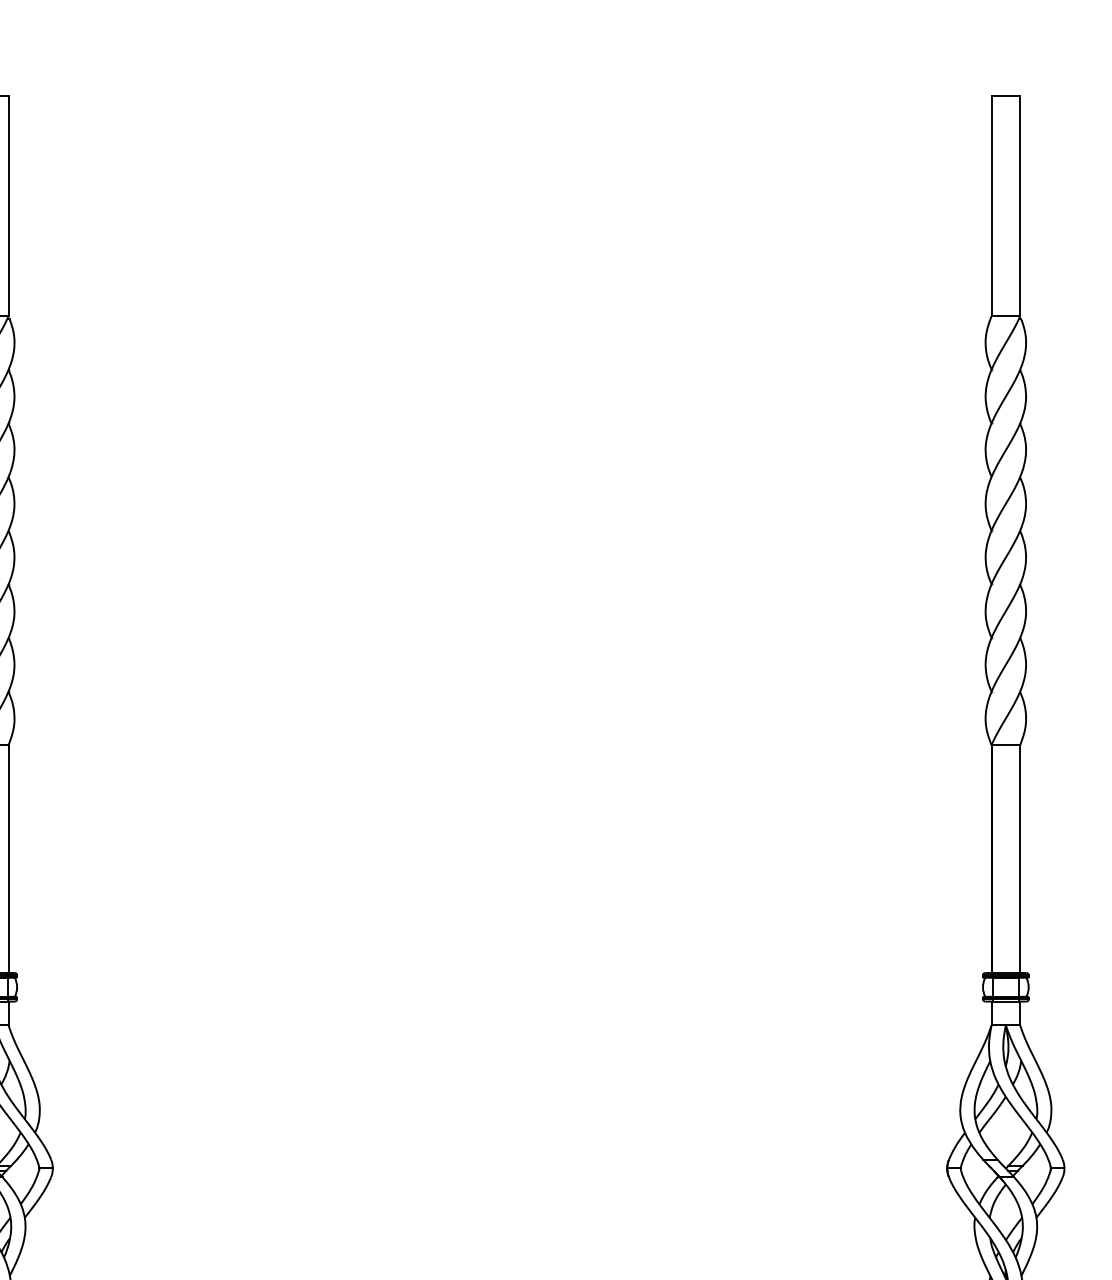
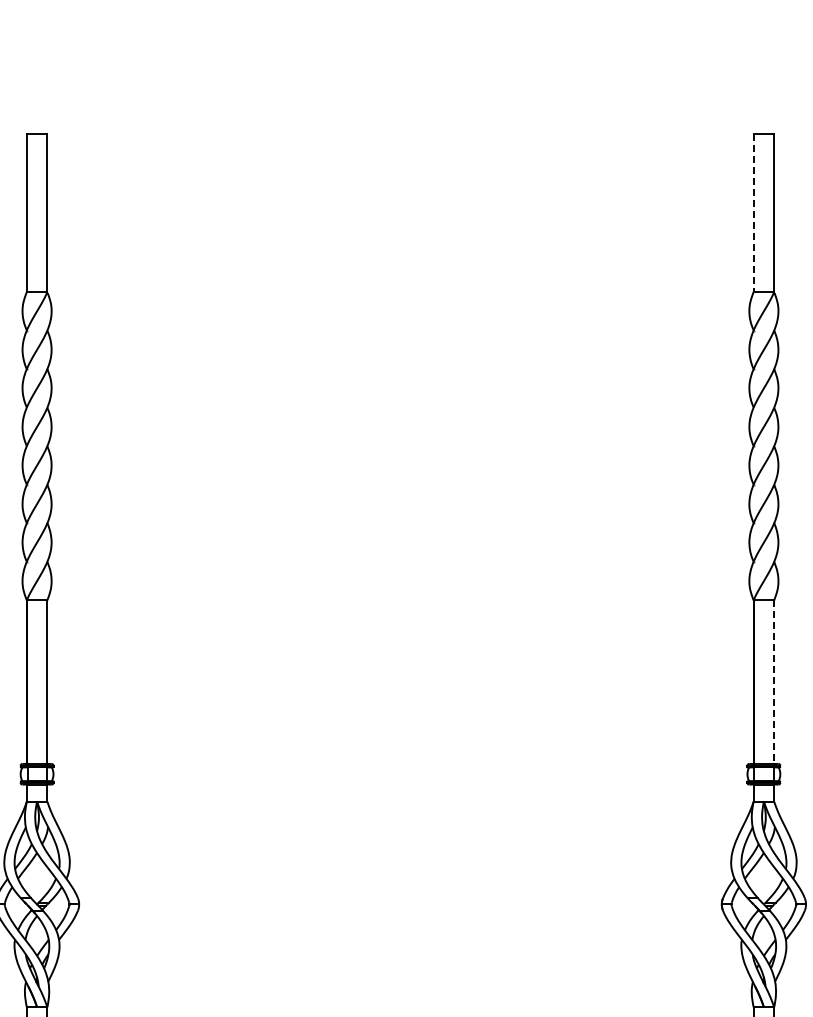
line: (991, 206) -> (753, 213), solid -> dashed
line: (1020, 859) -> (774, 682), solid -> dashed

